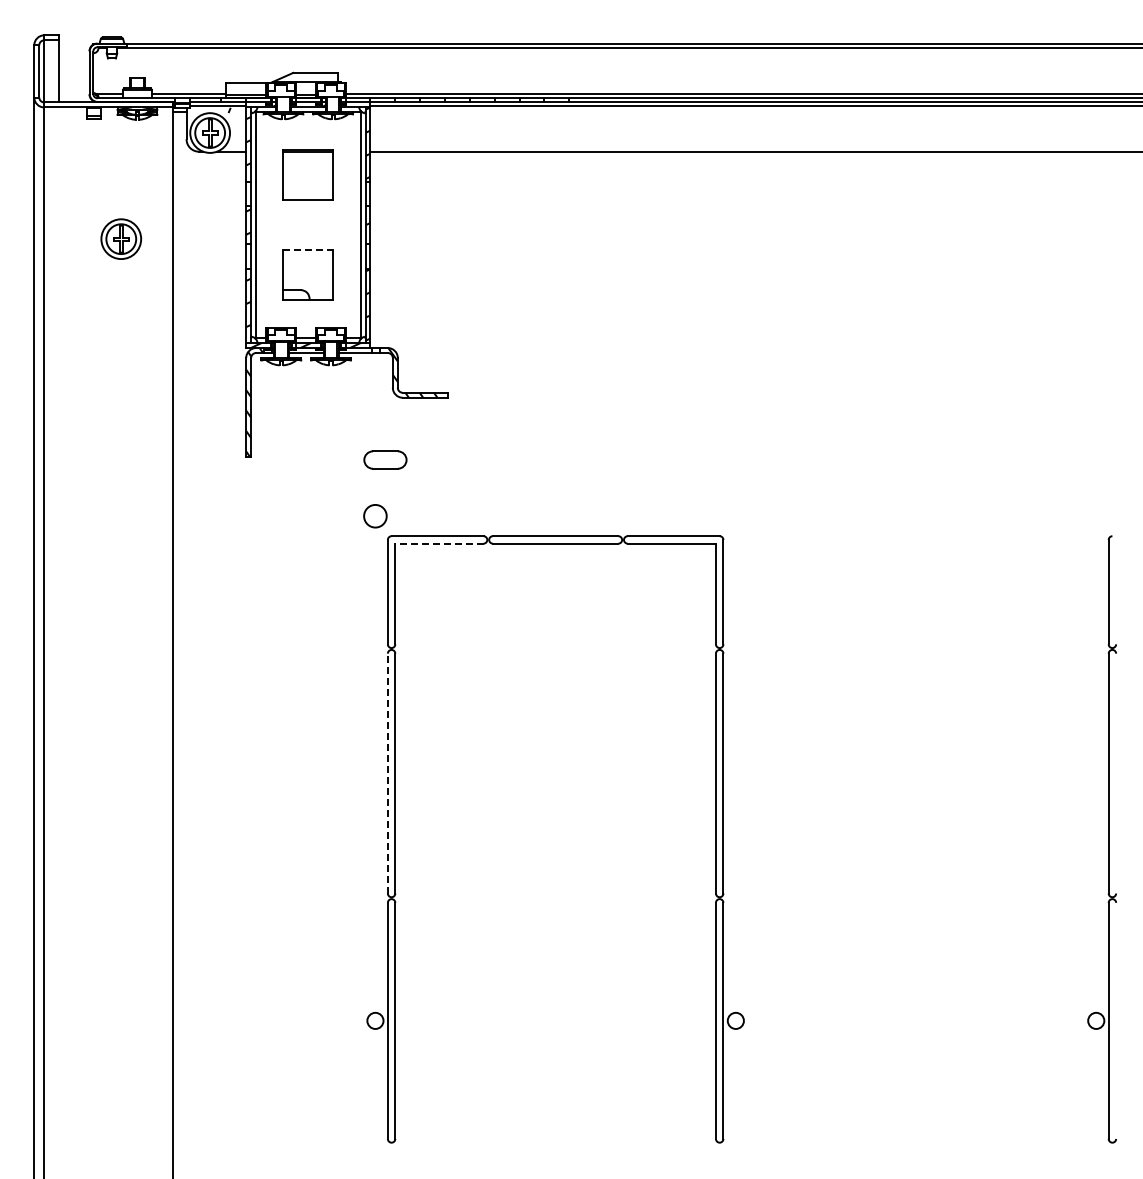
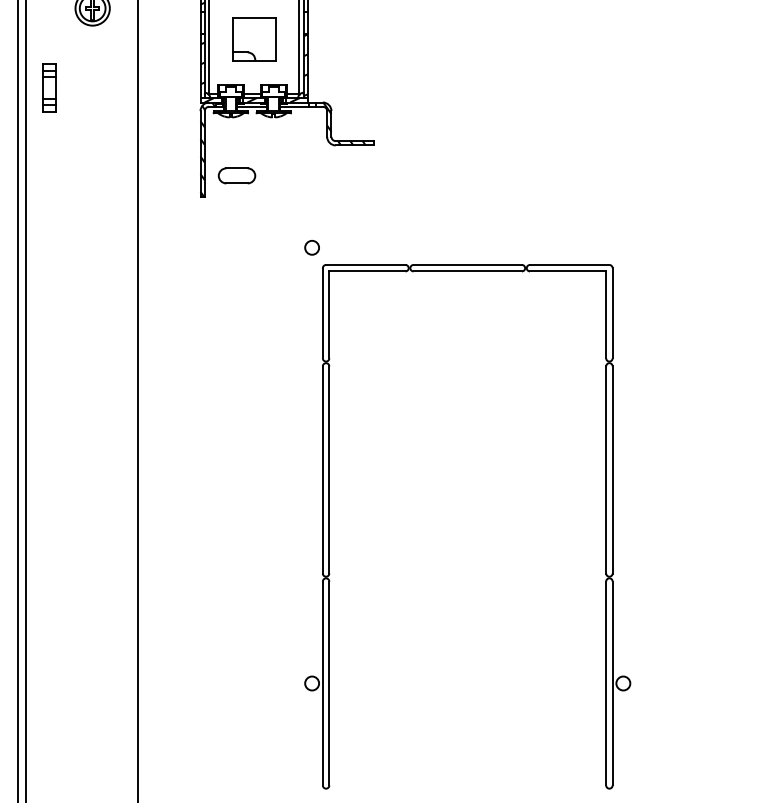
line: (308, 249) -> (254, 17), dashed -> solid
part: (71, 330) -> (49, 87), added
part: (385, 459) -> (237, 175), moved
circle: (375, 516) -> (312, 247), size x0.71
line: (438, 543) -> (366, 271), dashed -> solid
line: (387, 773) -> (322, 469), dashed -> solid

